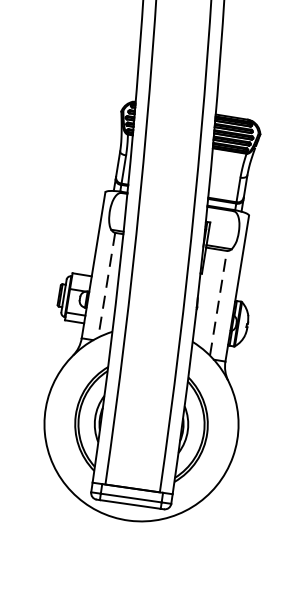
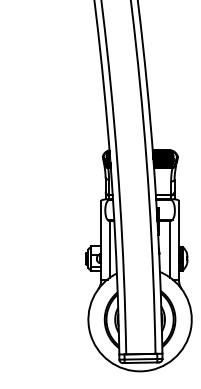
line: (105, 285) -> (109, 249), dashed -> solid
line: (219, 301) -> (170, 248), dashed -> solid

